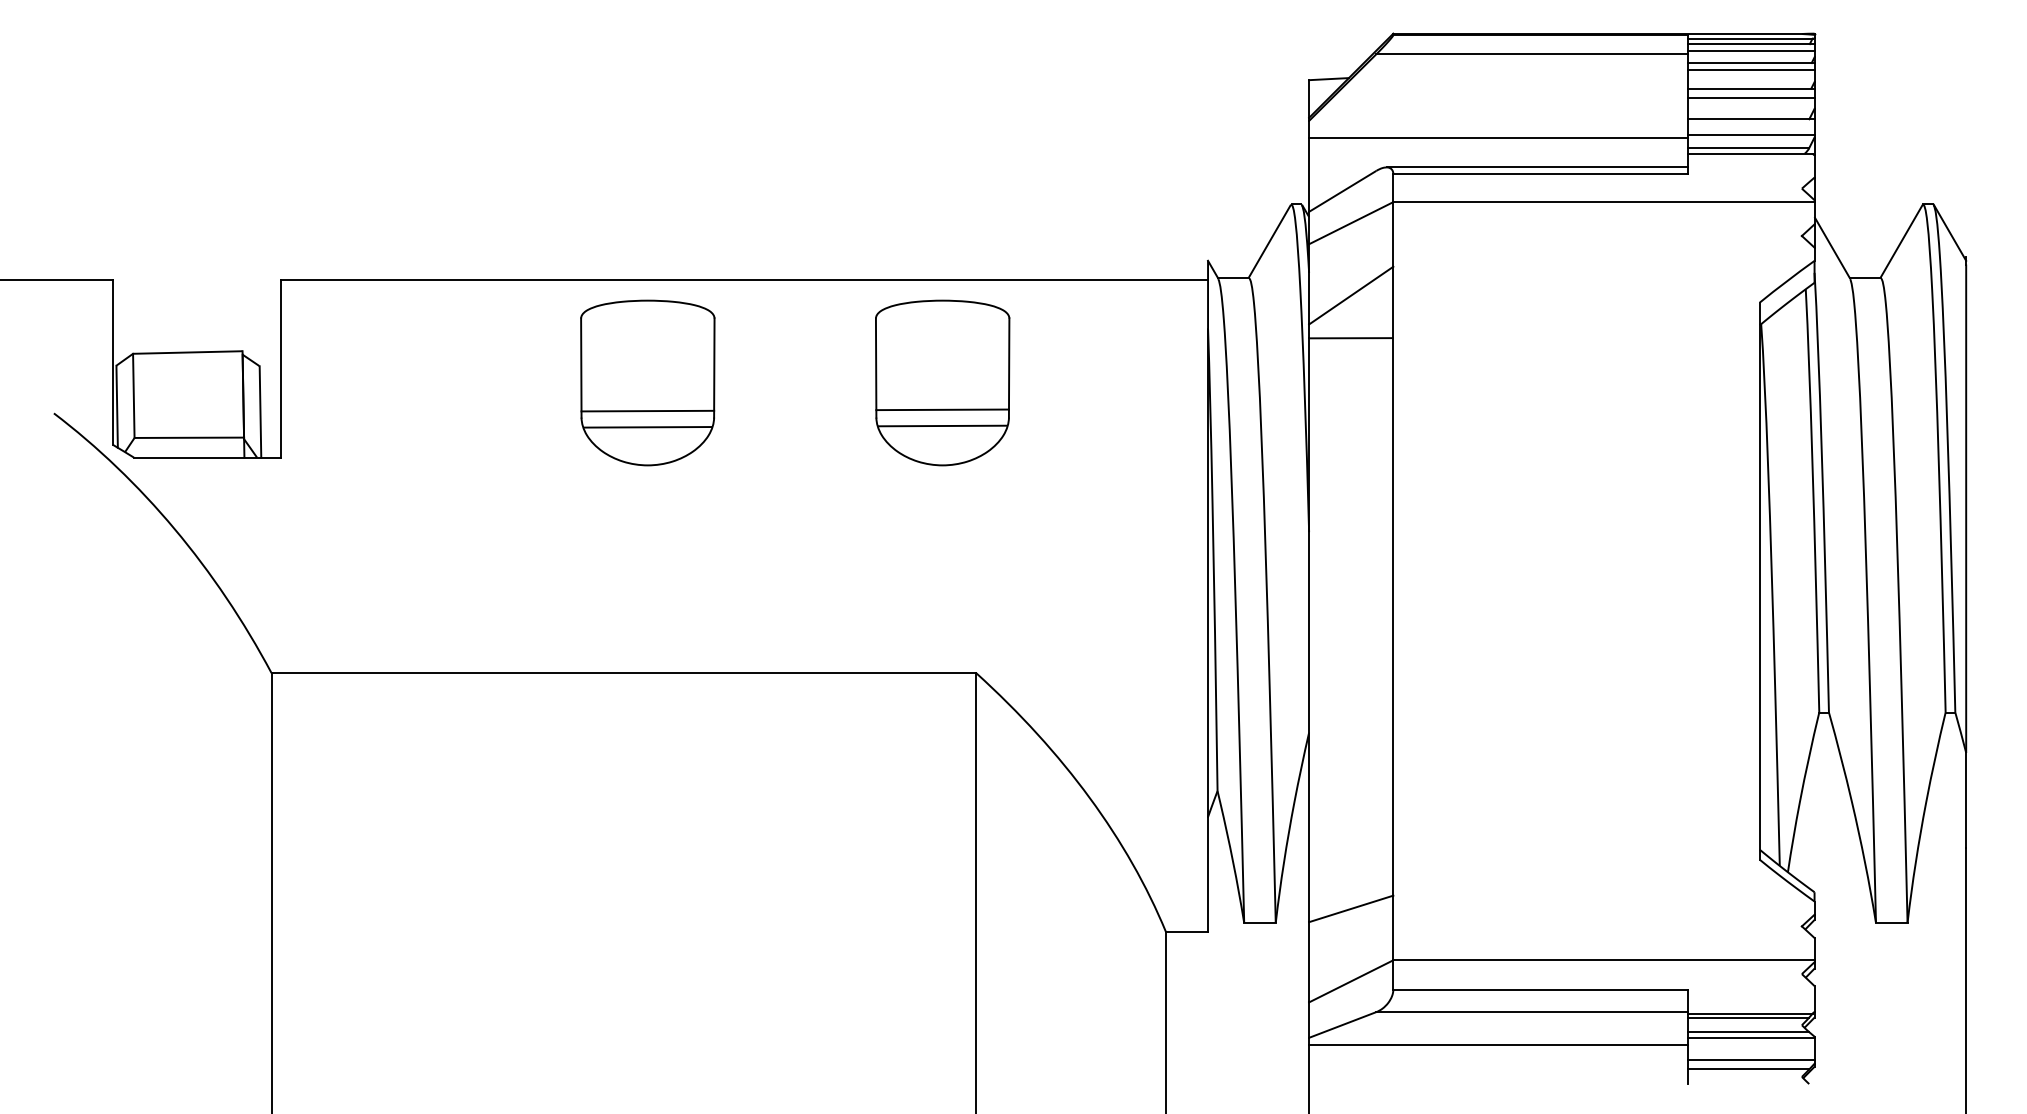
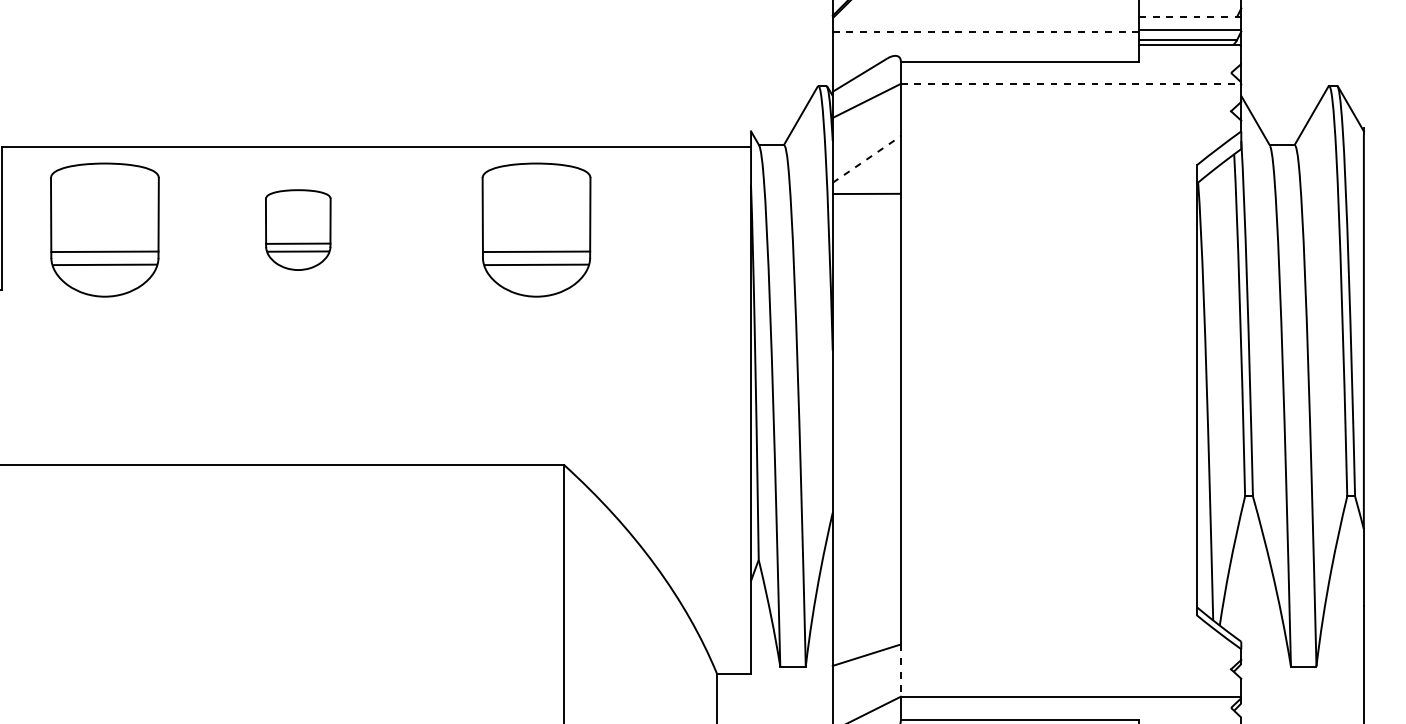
line: (1750, 119) -> (1189, 17), solid -> dashed
line: (1498, 138) -> (985, 32), solid -> dashed
line: (1537, 167) -> (1017, 55), removed
line: (1603, 202) -> (1070, 84), solid -> dashed
line: (1351, 295) -> (867, 159), solid -> dashed
part: (408, 382) -> (104, 229), added
part: (647, 382) -> (297, 229), size x0.6
line: (1393, 928) -> (900, 671), solid -> dashed

